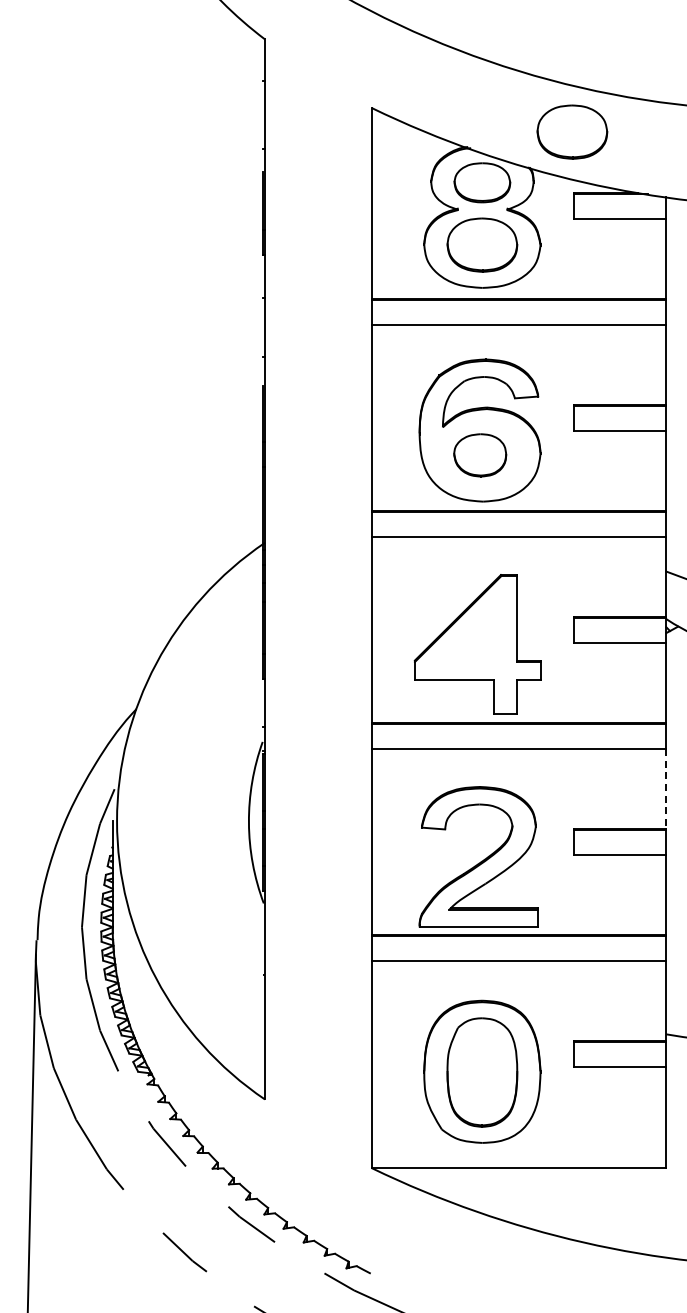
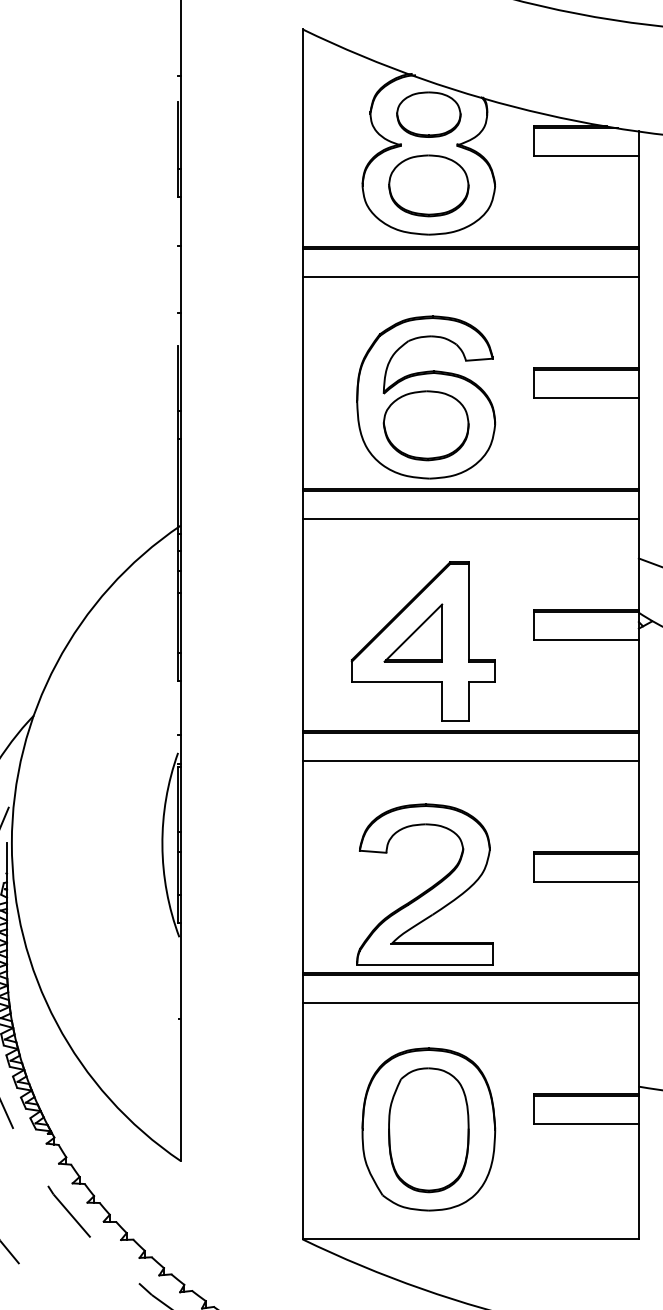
part: (572, 131) -> (531, 56), removed
part: (480, 455) -> (426, 425), size x1.43
part: (468, 637) -> (413, 633), added
line: (666, 788) -> (639, 806), dashed -> solid

